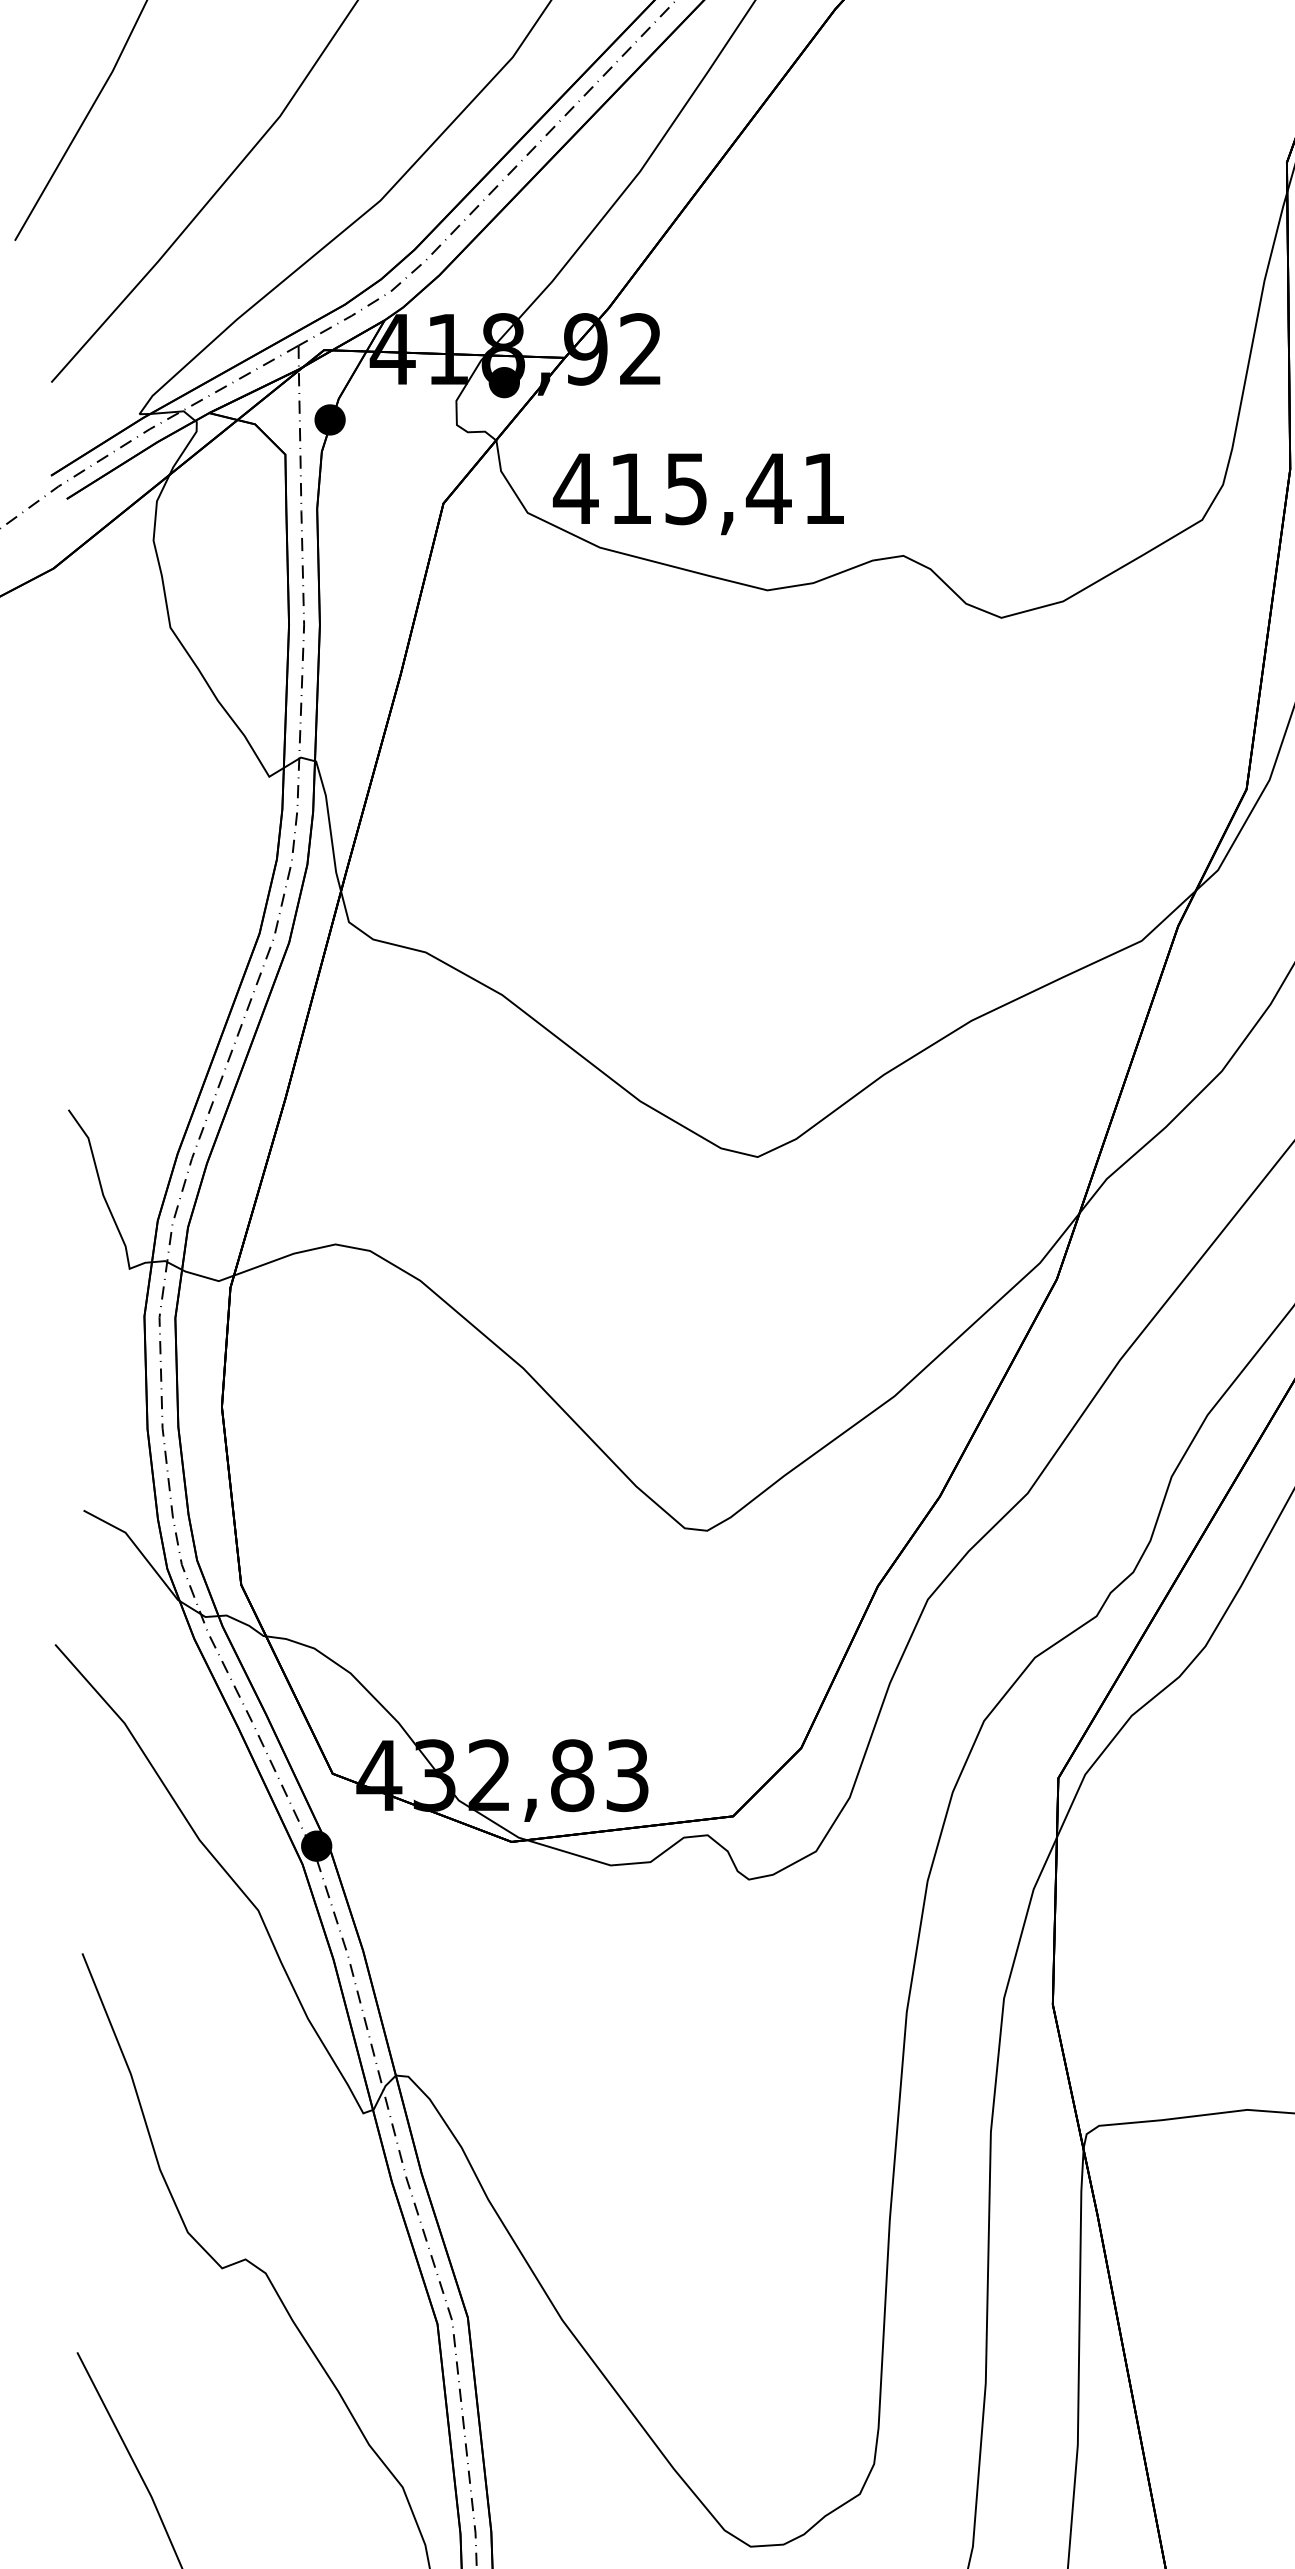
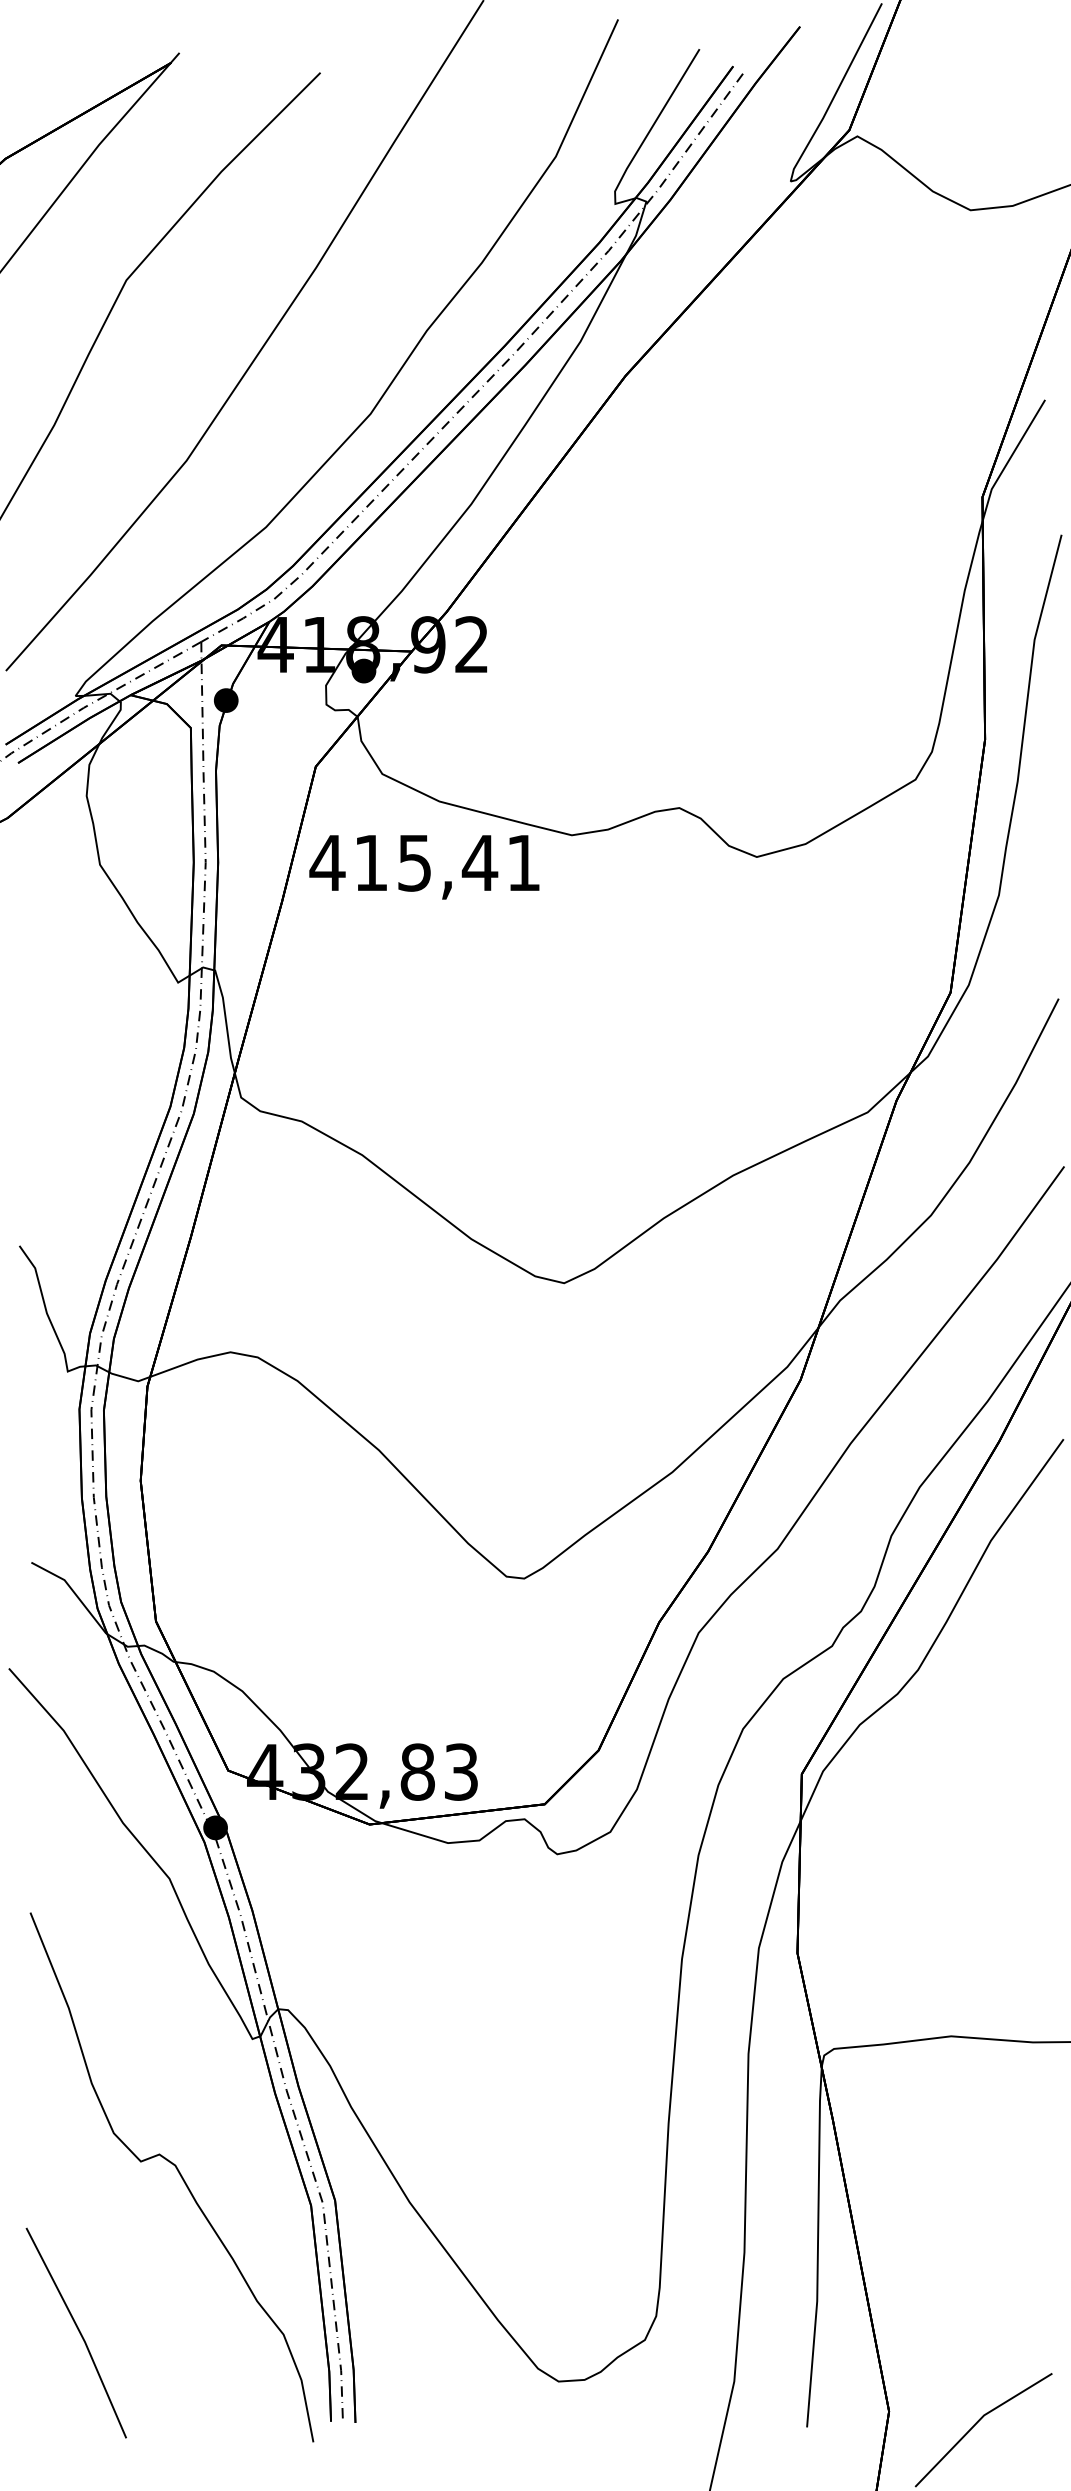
text: (698, 494) -> (424, 867), moved

